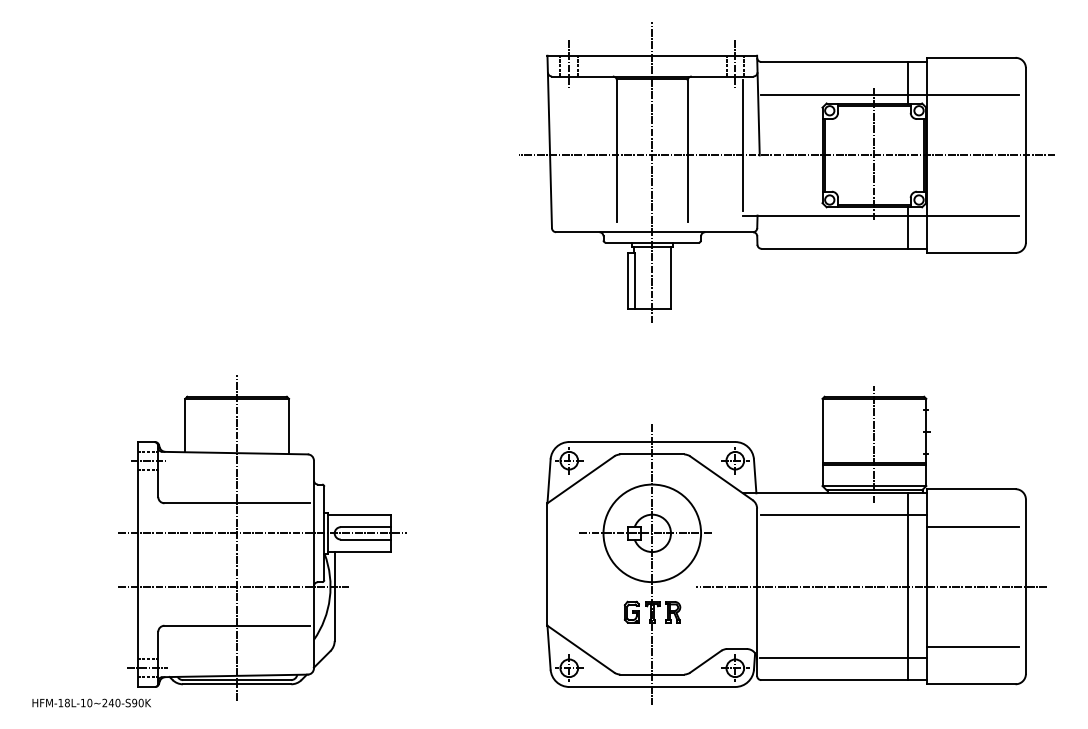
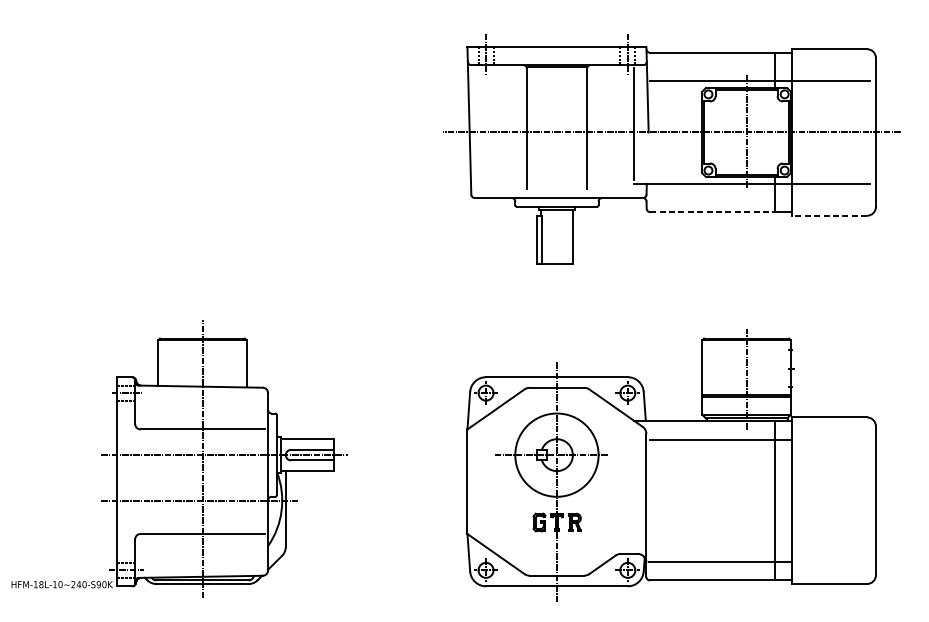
line: (652, 172) -> (557, 147), removed
line: (835, 248) -> (713, 211), solid -> dashed
line: (970, 252) -> (828, 215), solid -> dashed
line: (972, 526) -> (830, 449), removed
line: (871, 586) -> (744, 500), removed
line: (972, 646) -> (830, 551), removed
text: (91, 702) -> (61, 584), moved

